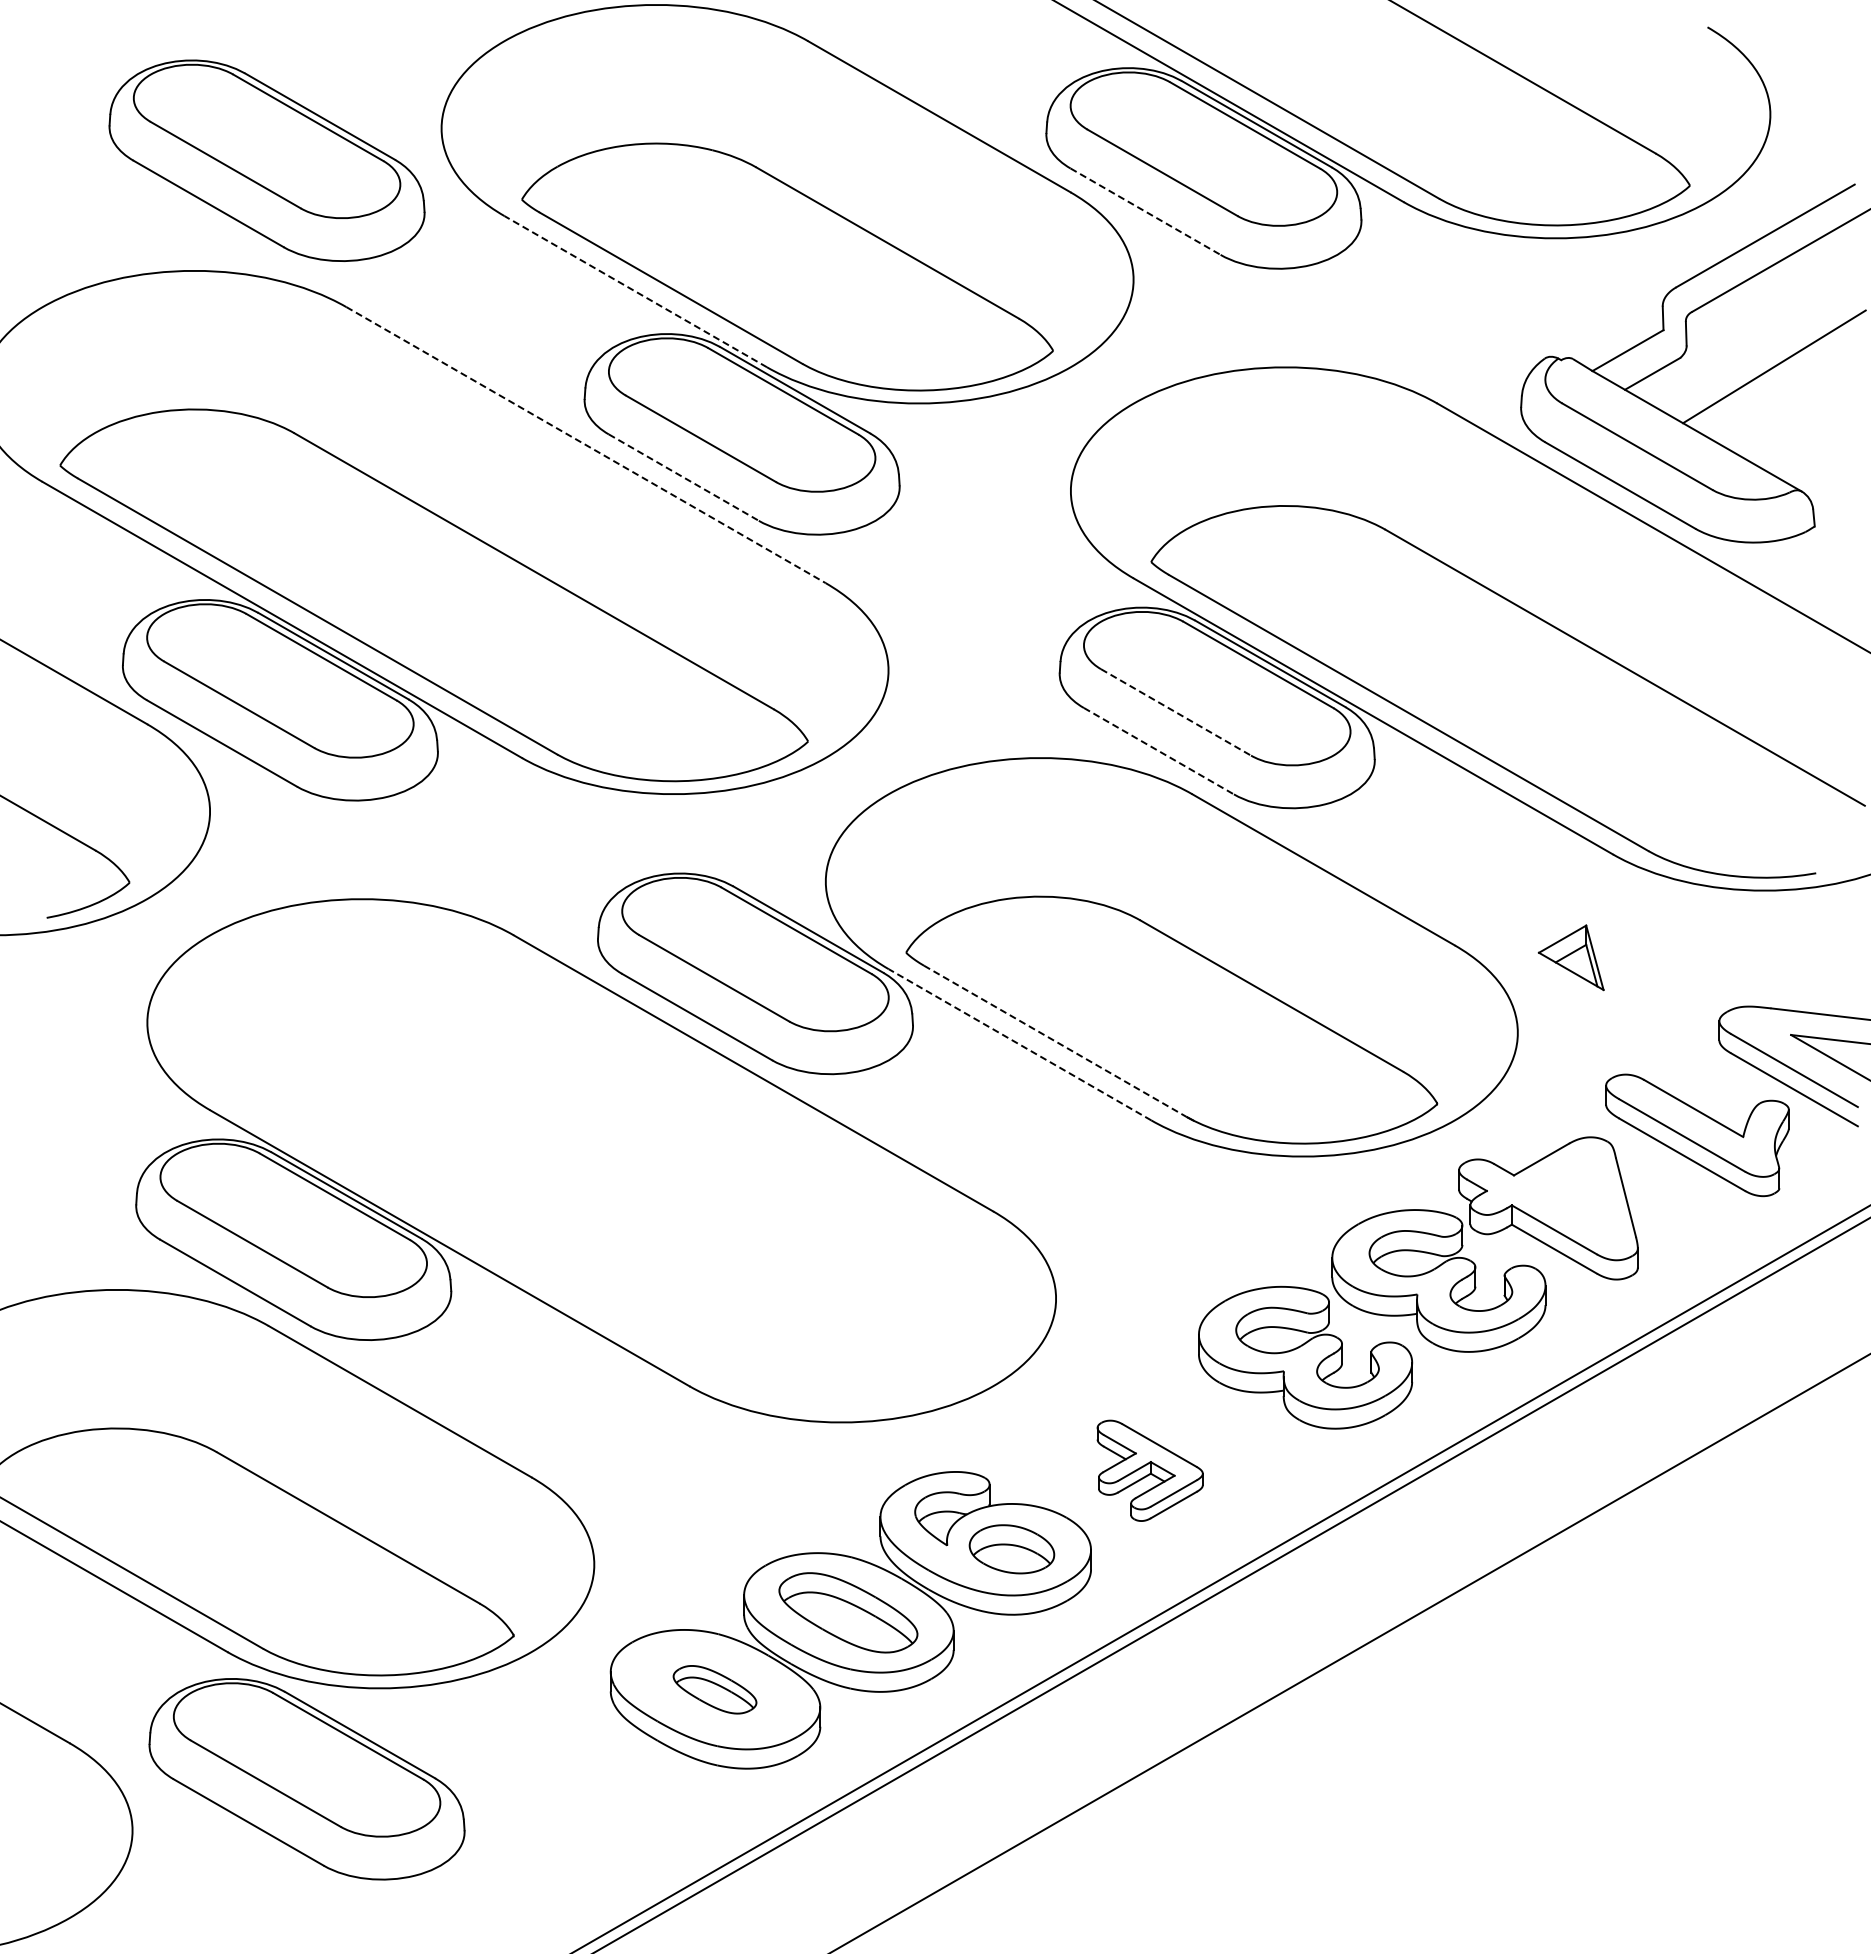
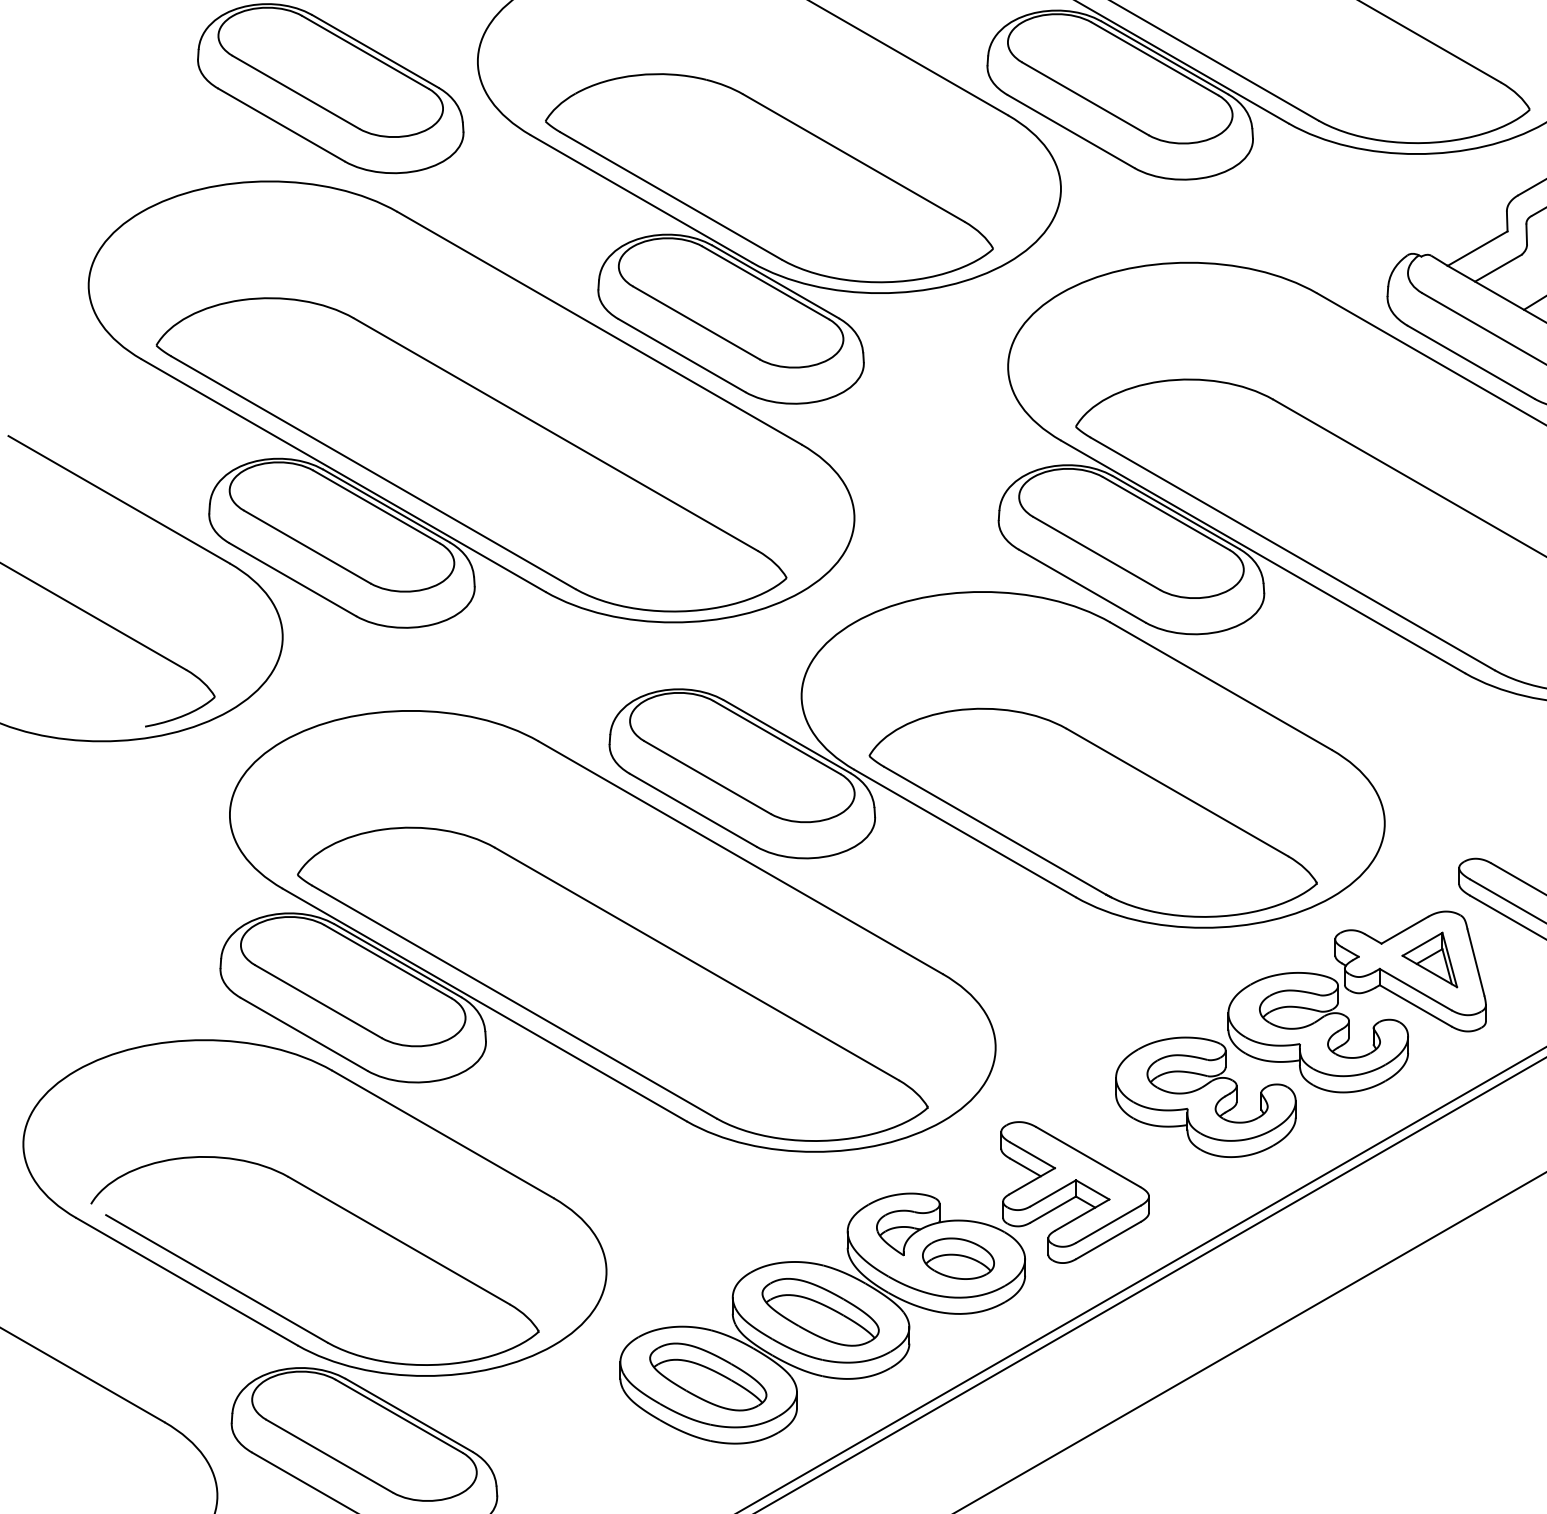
line: (1145, 211) -> (1071, 131), dashed -> solid
line: (635, 291) -> (641, 198), dashed -> solid
line: (586, 445) -> (599, 328), dashed -> solid
line: (683, 477) -> (681, 355), dashed -> solid
line: (1176, 712) -> (1097, 553), dashed -> solid
line: (1158, 751) -> (1081, 586), dashed -> solid
part: (1570, 957) -> (1429, 959), moved
line: (1055, 1041) -> (995, 830), dashed -> solid
line: (1019, 1044) -> (964, 833), dashed -> solid
part: (601, 1223) -> (612, 984), added
part: (1149, 1470) -> (1074, 1192), size x1.67
part: (714, 1689) -> (707, 1376), size x1.67

